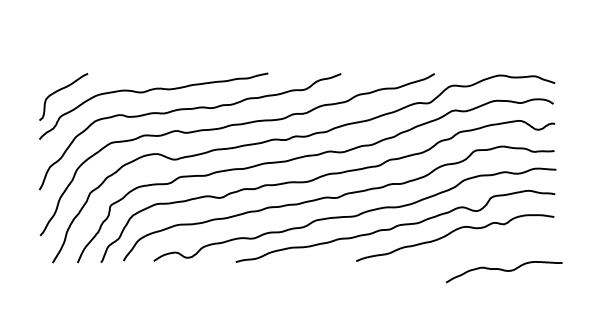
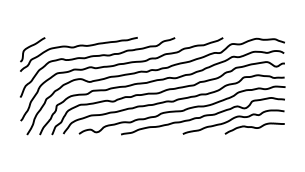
curve: (503, 271) -> (254, 128), moved

